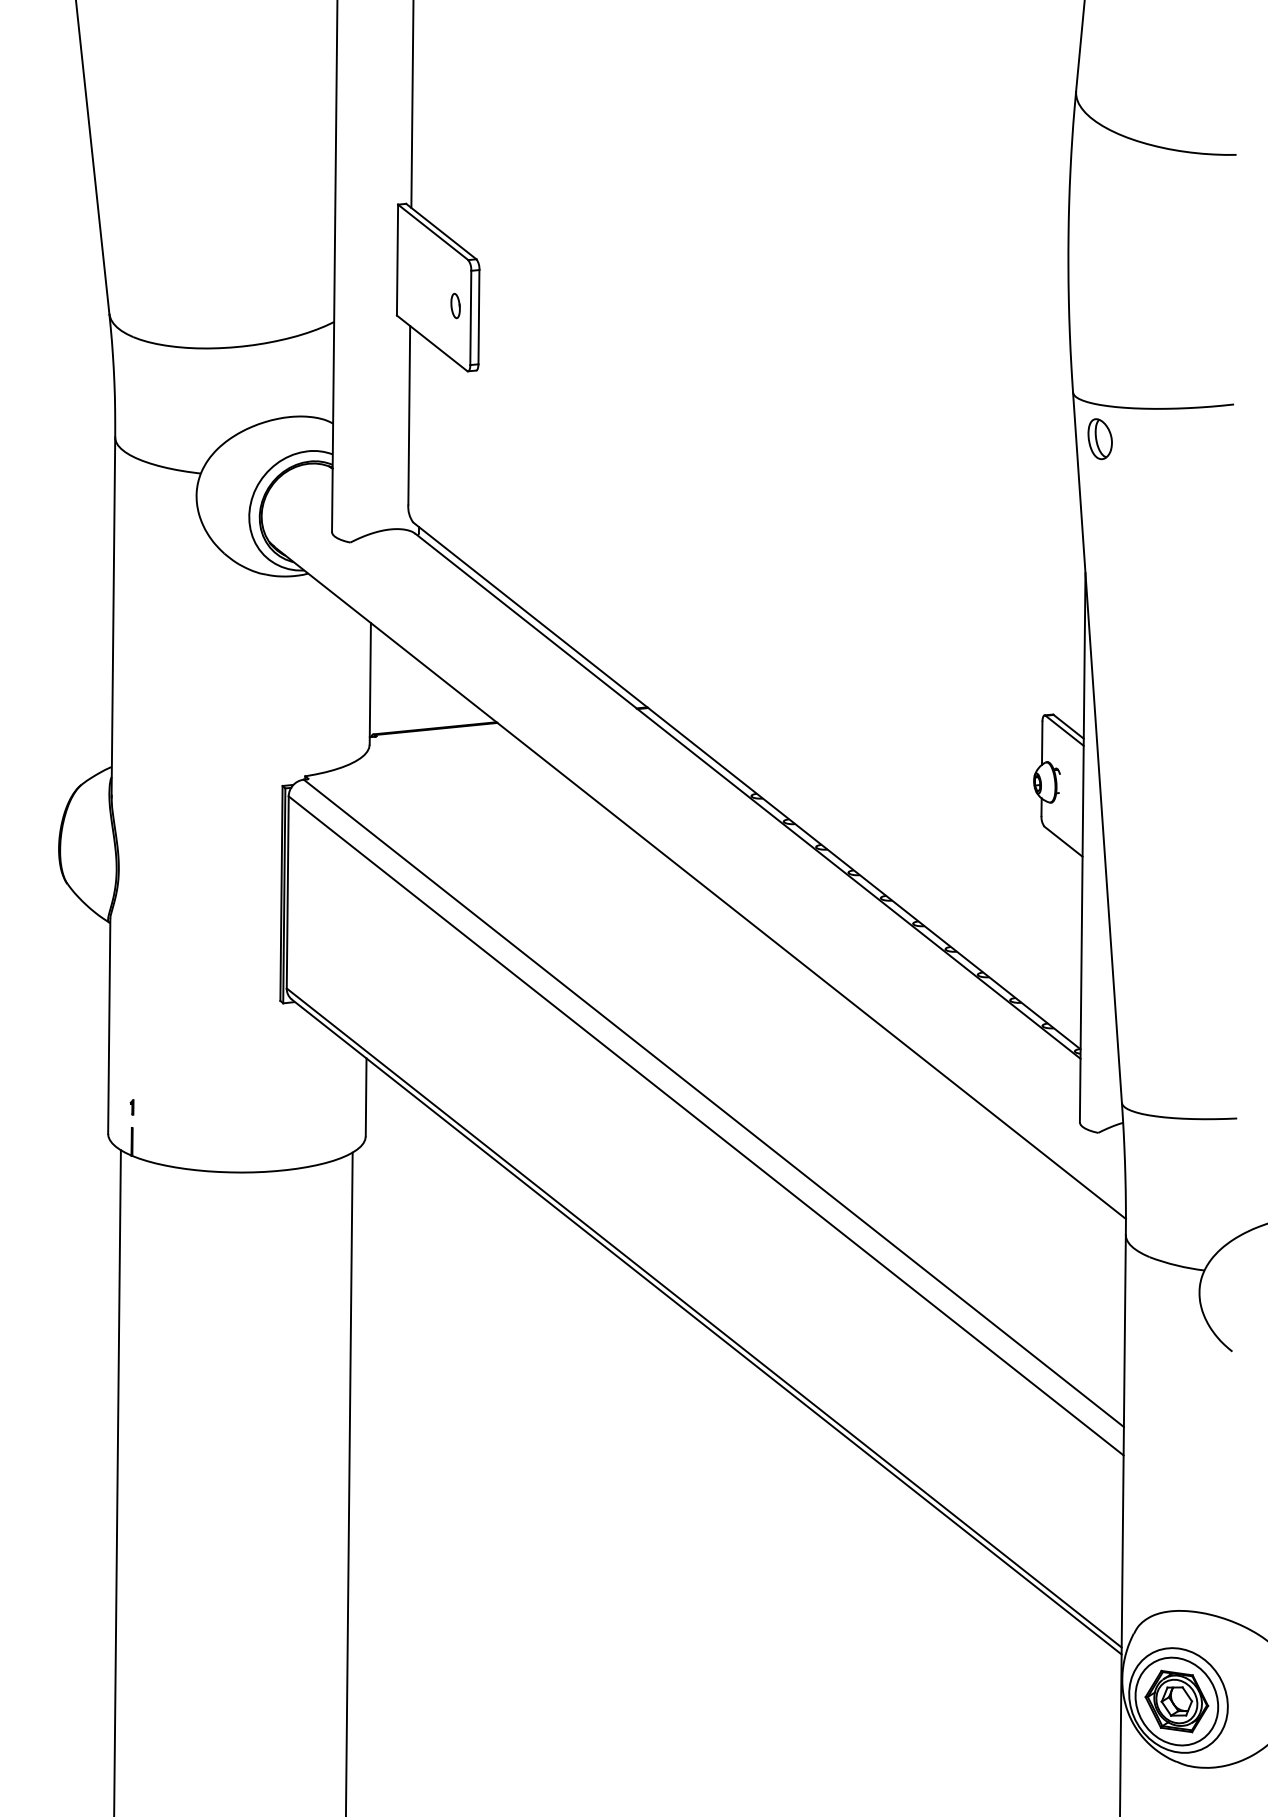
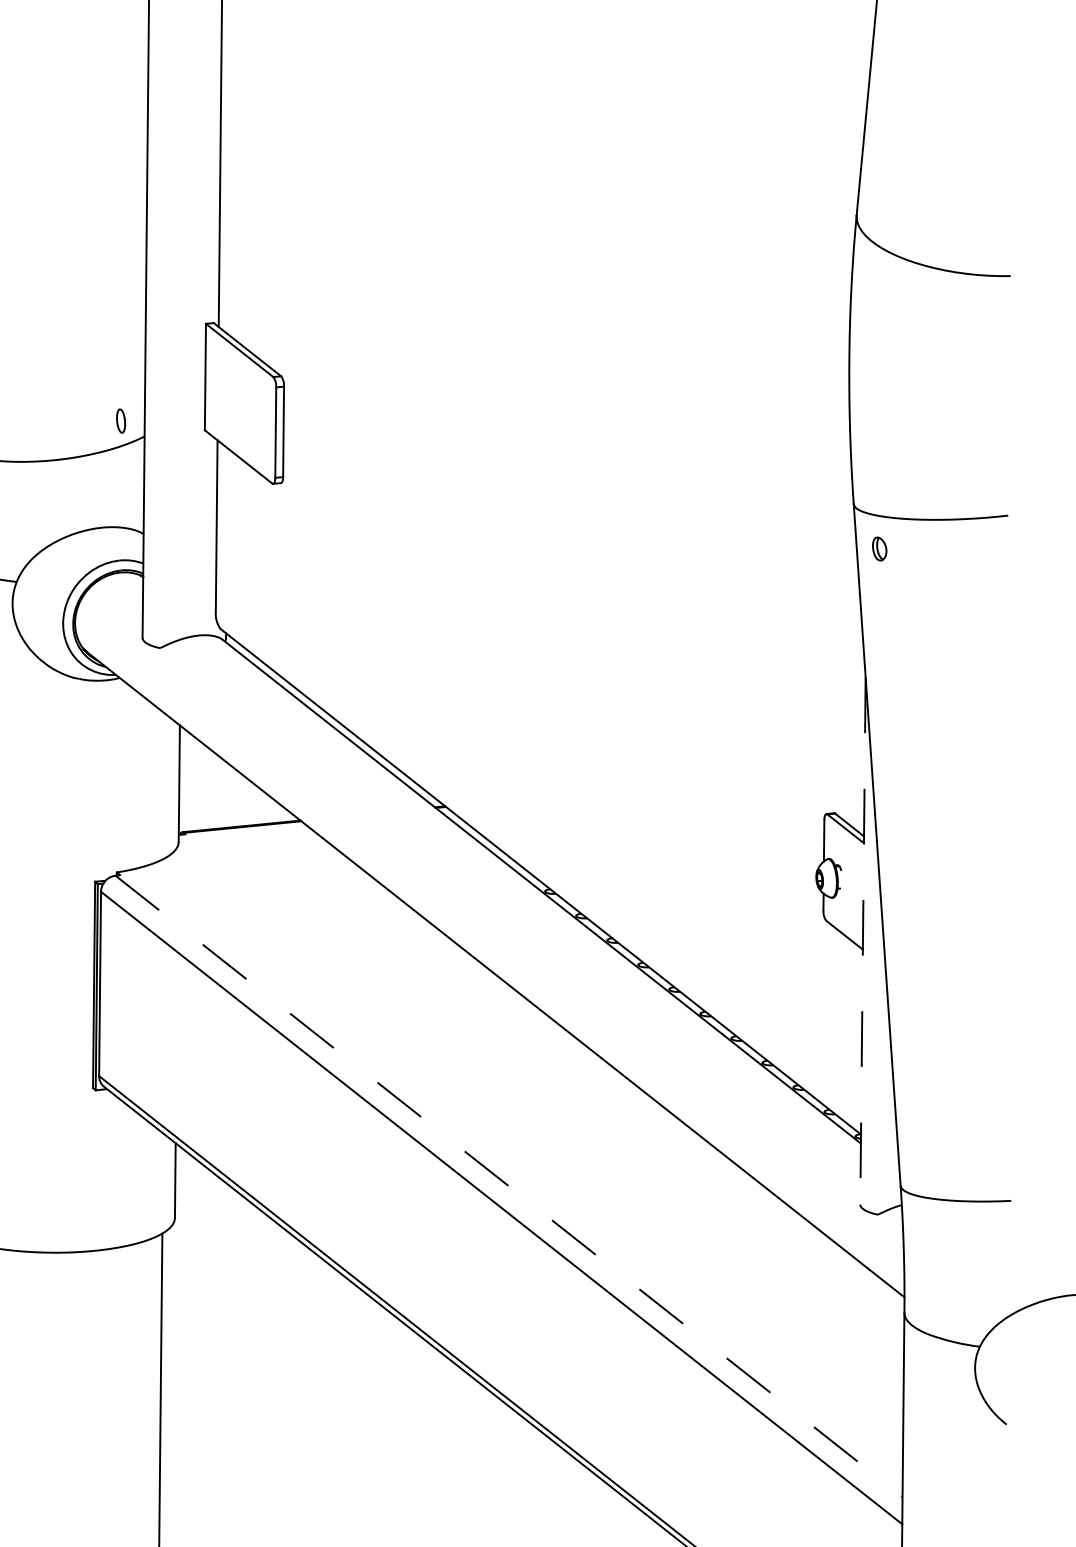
part: (455, 305) -> (120, 420), moved
part: (1099, 439) -> (879, 549), size x0.6
line: (1082, 847) -> (862, 940), solid -> dashed
line: (714, 1103) -> (509, 1186), solid -> dashed

